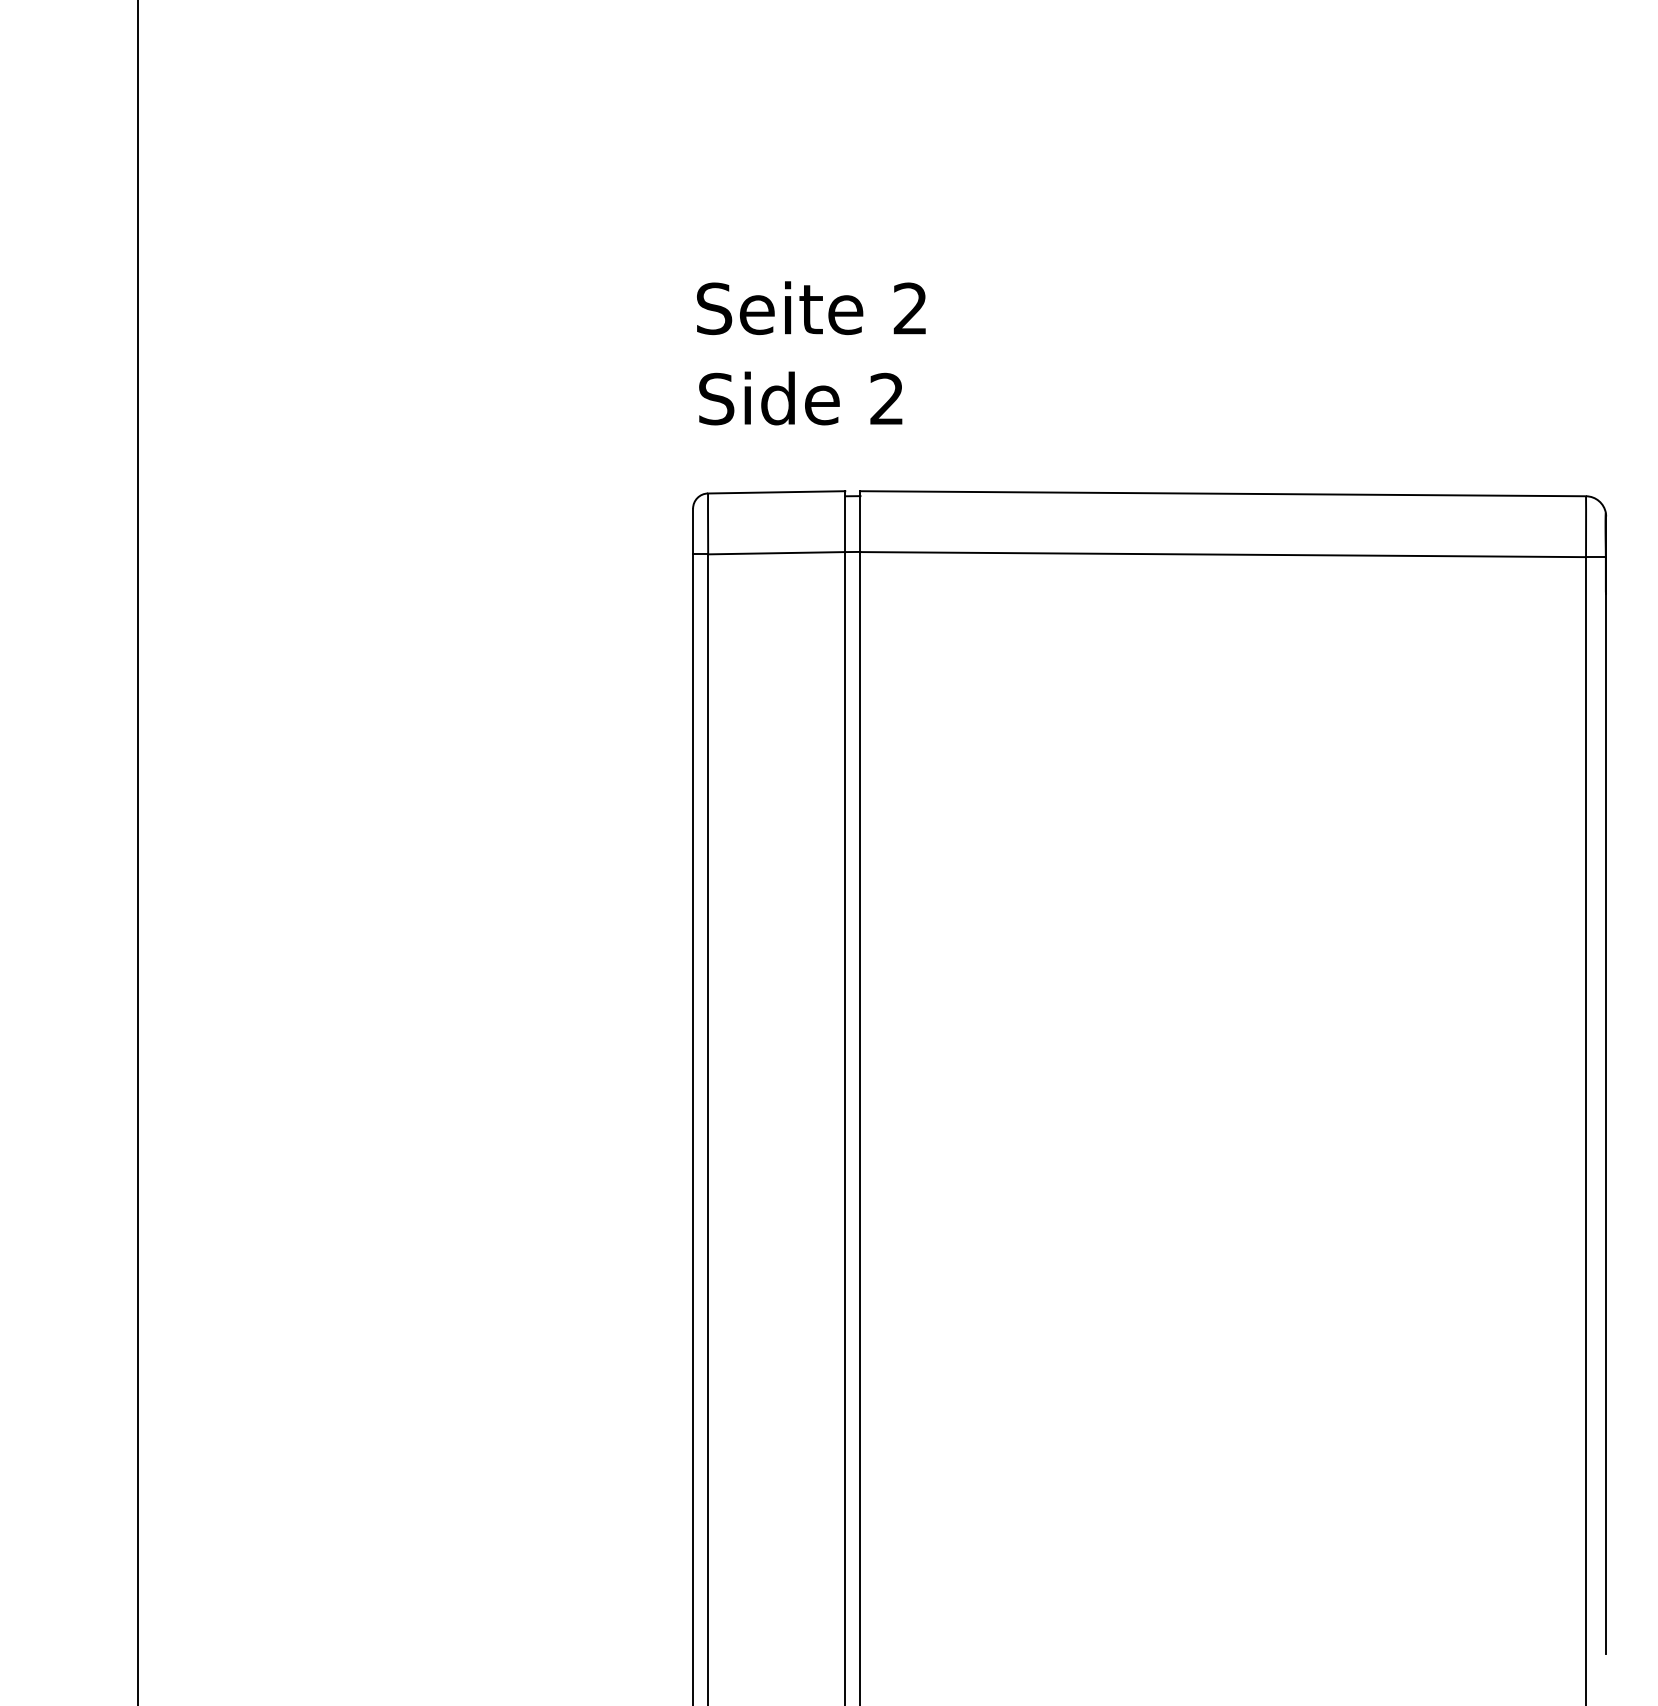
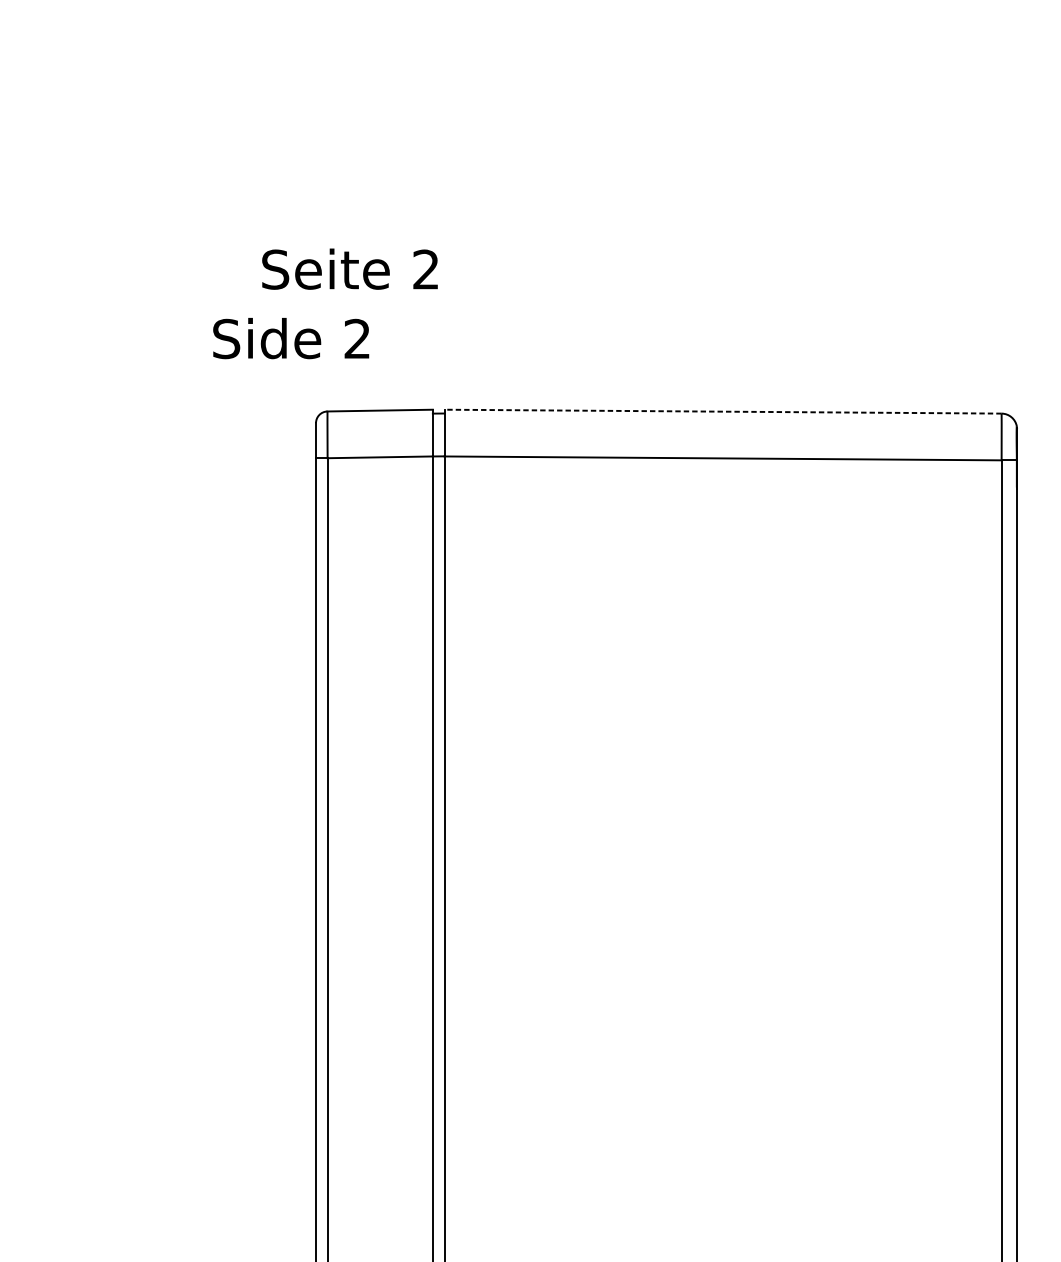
text: (811, 308) -> (350, 269), moved
text: (800, 398) -> (291, 338), moved
line: (1223, 493) -> (723, 411), solid -> dashed

